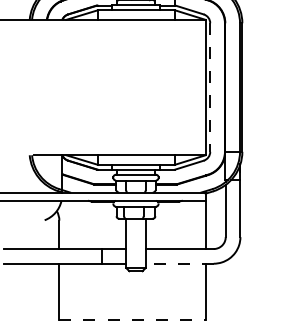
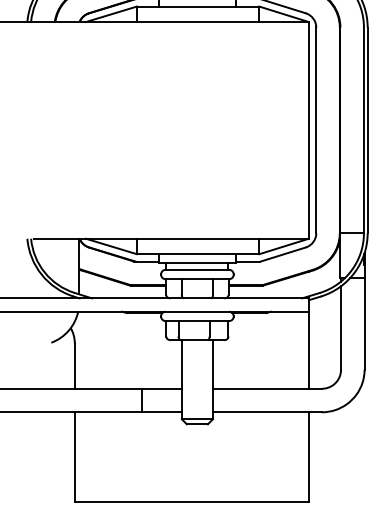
line: (210, 88) -> (316, 131), dashed -> solid
line: (179, 263) -> (267, 411), dashed -> solid
line: (132, 319) -> (191, 501), dashed -> solid

